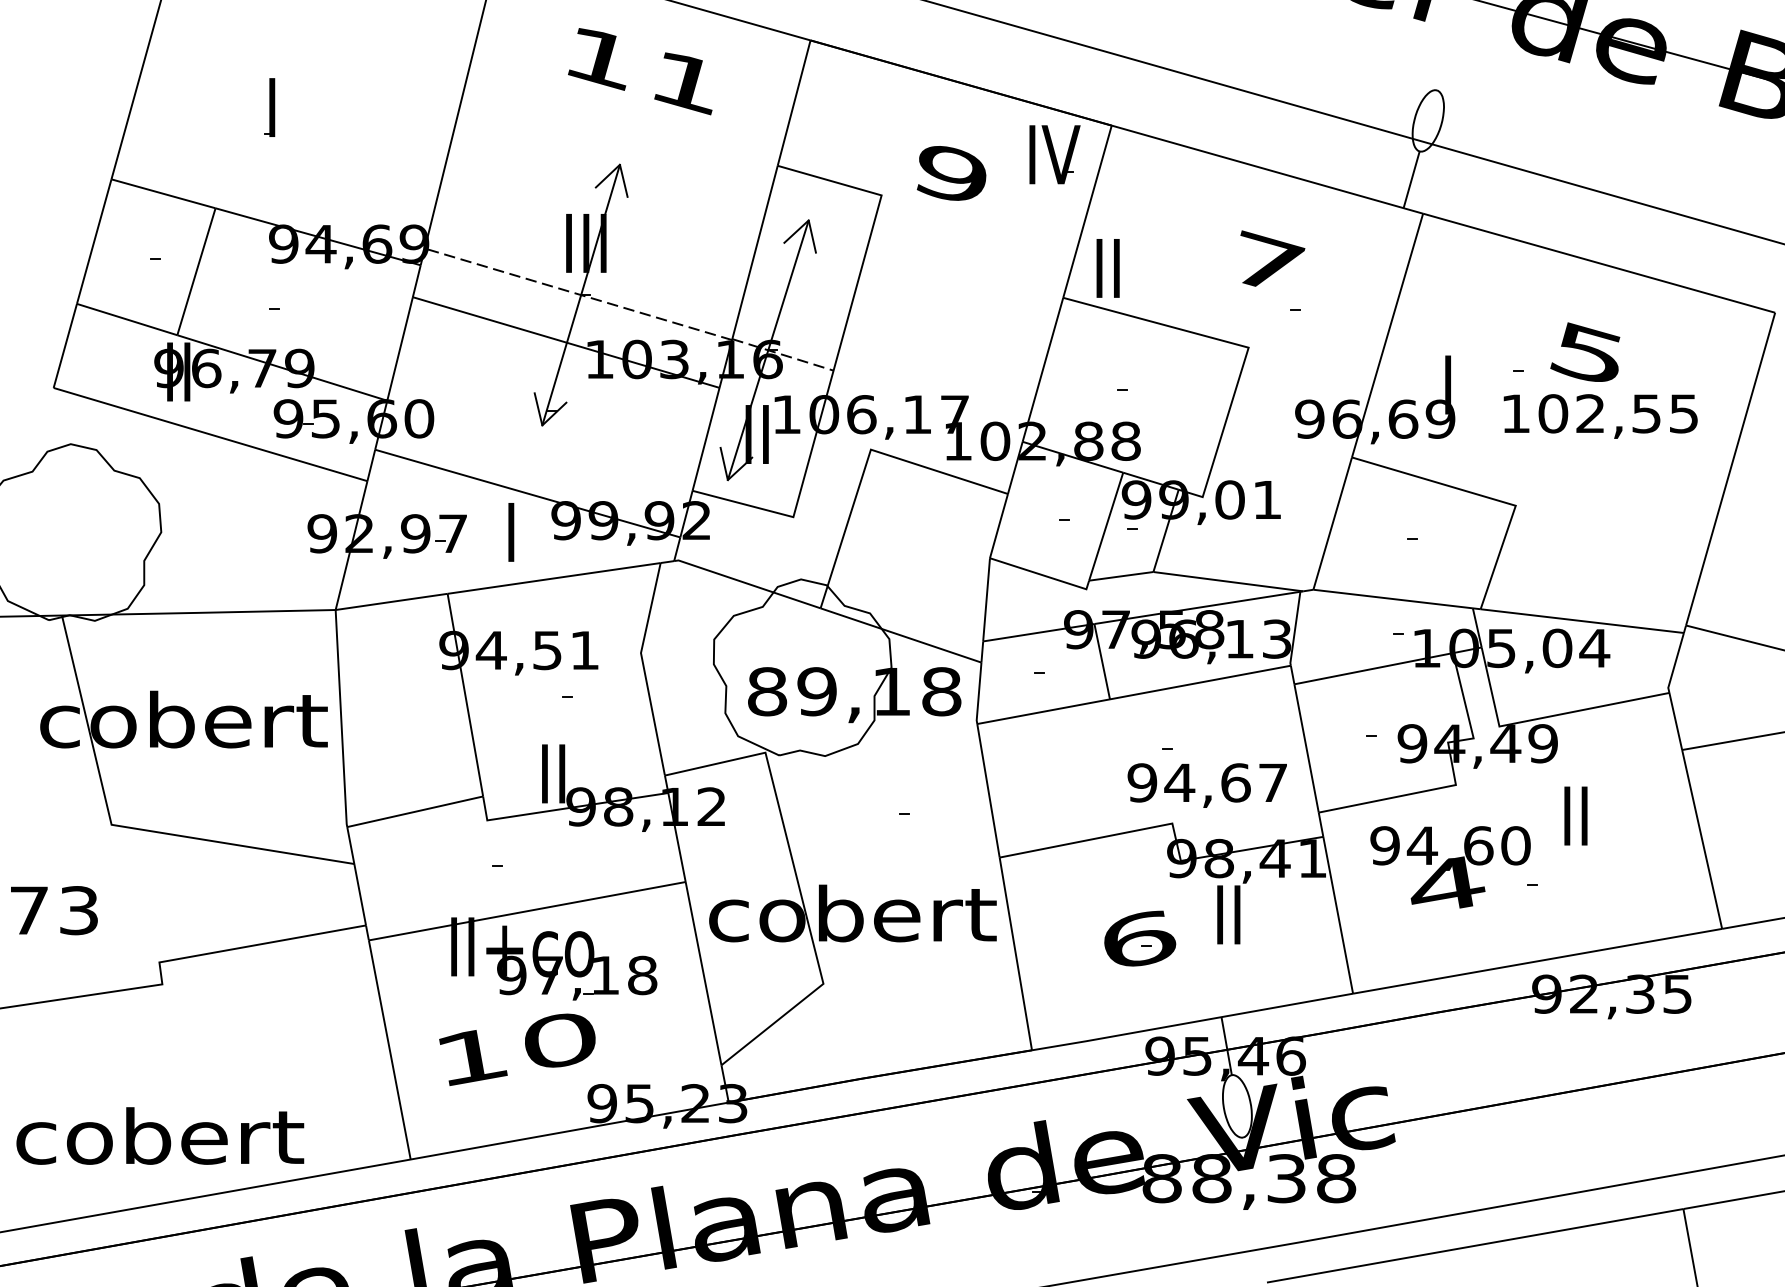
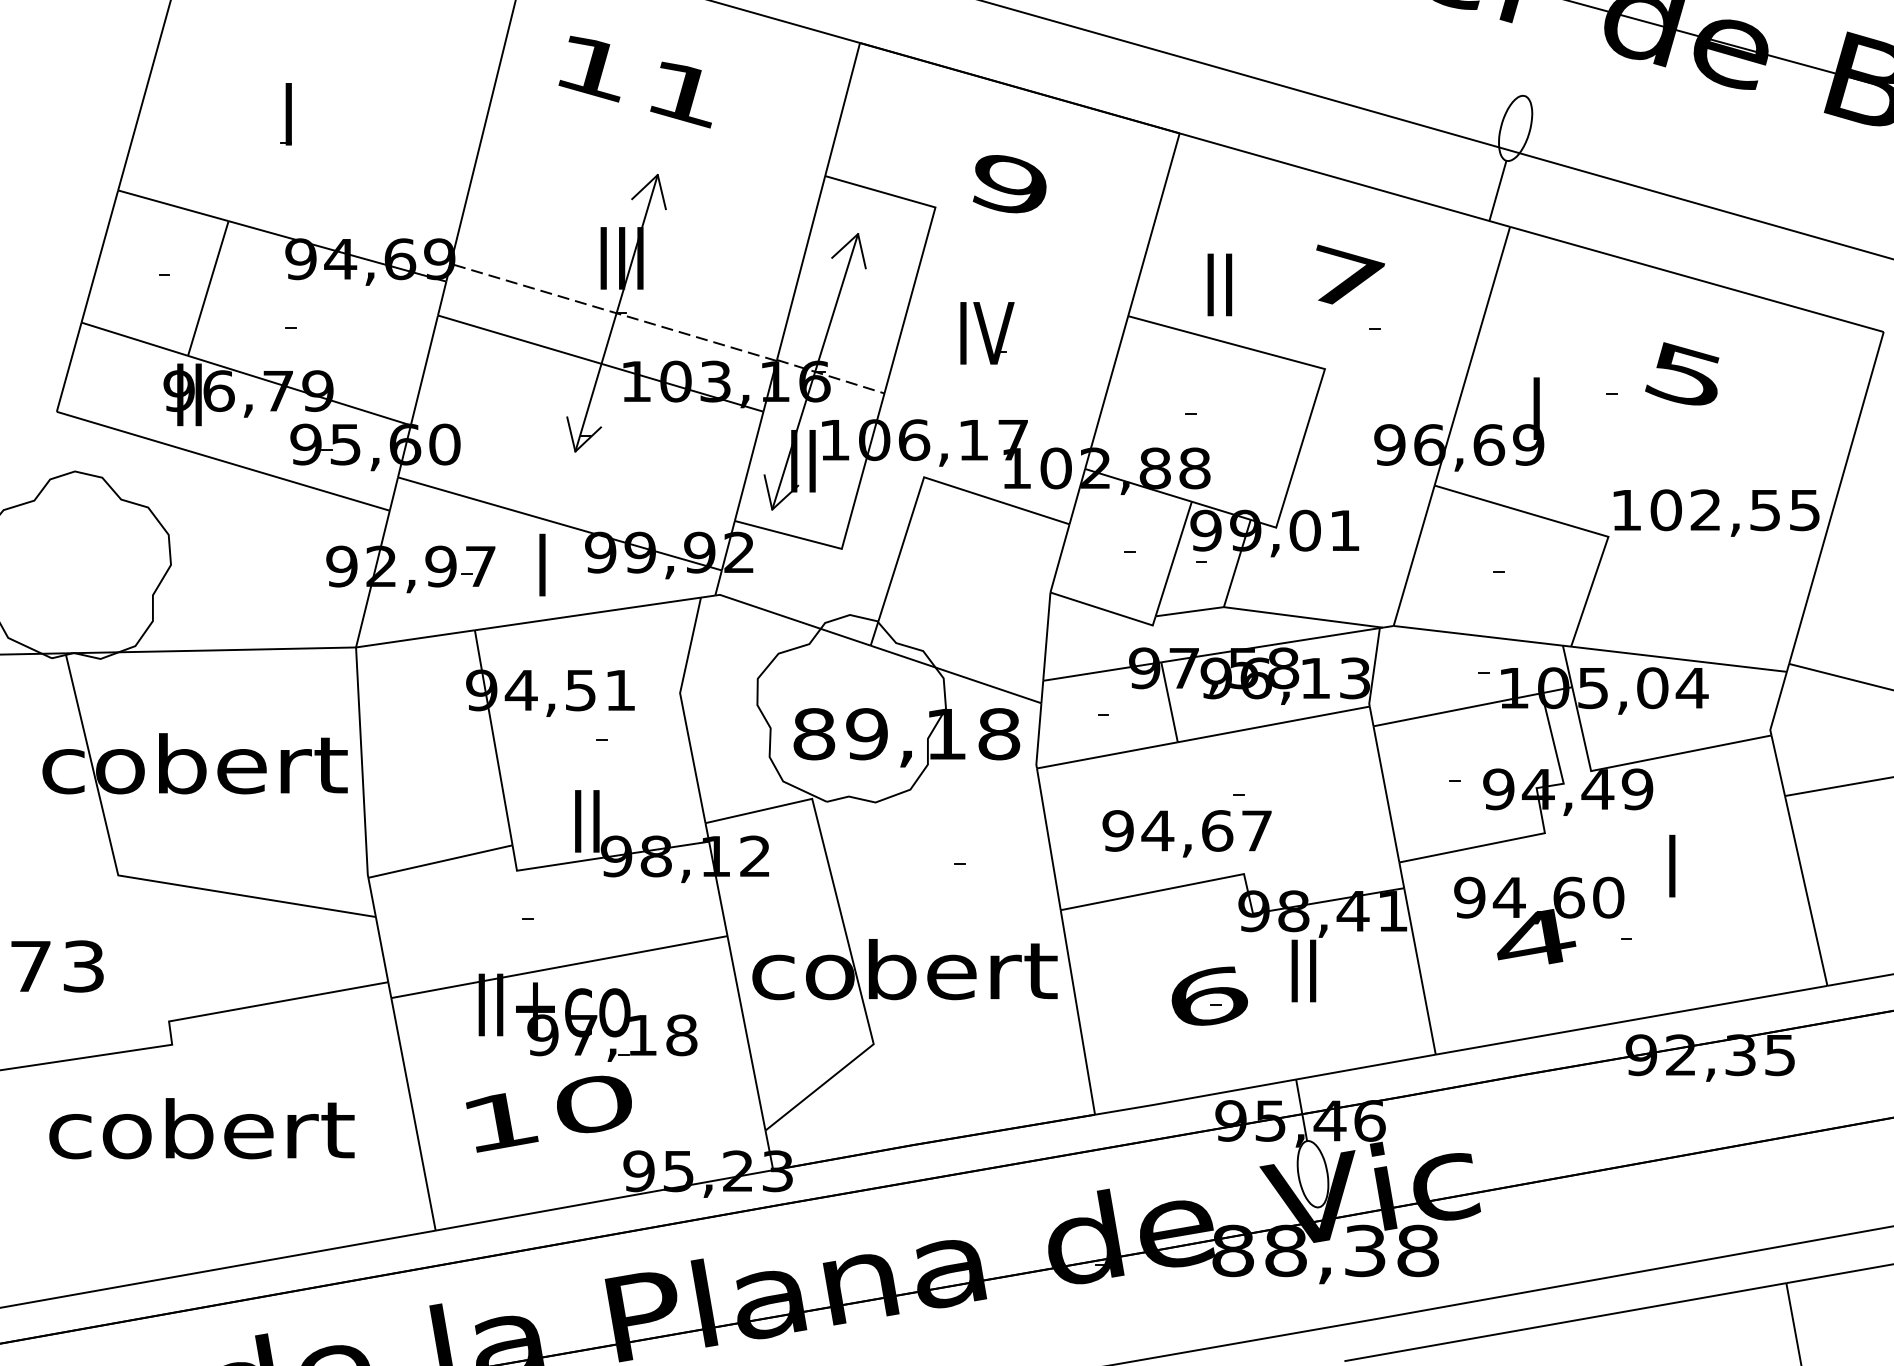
text: (639, 71) -> (634, 81), moved
part: (1055, 154) -> (987, 333), moved
text: (1107, 267) -> (1219, 284), moved
text: (1600, 415) -> (1716, 512), moved
text: (1206, 785) -> (1186, 833), moved
text: (1576, 815) -> (1672, 865), II -> I
text: (159, 1135) -> (201, 1128), moved

